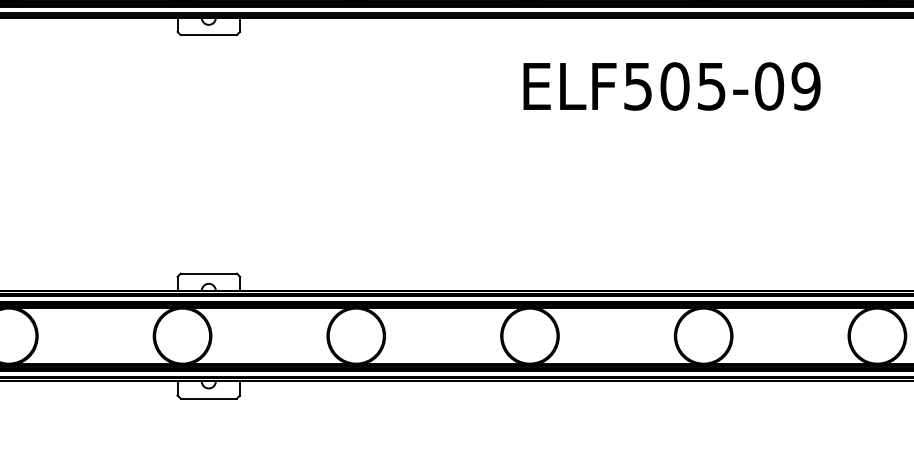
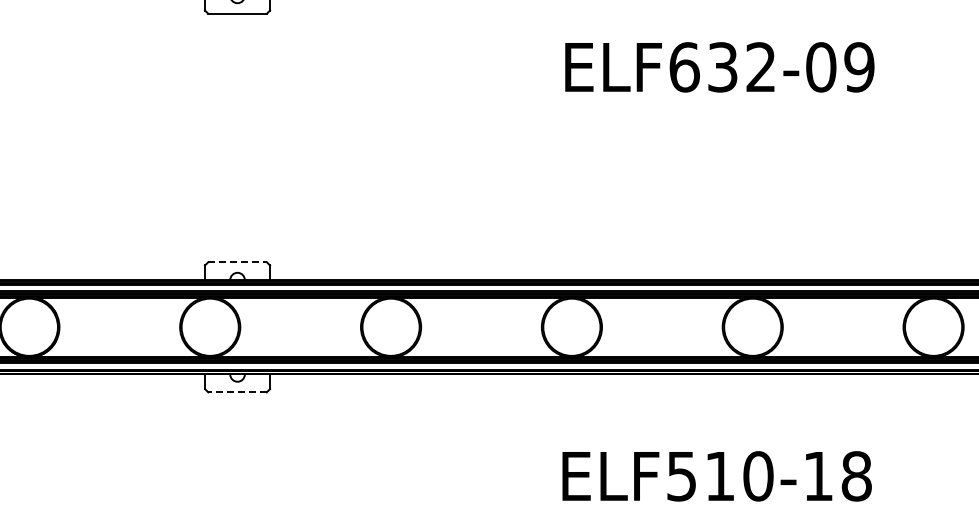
text: (674, 86) -> (722, 67), ELF505-09 -> ELF632-09
line: (209, 273) -> (238, 262), solid -> dashed
line: (208, 398) -> (237, 392), solid -> dashed

